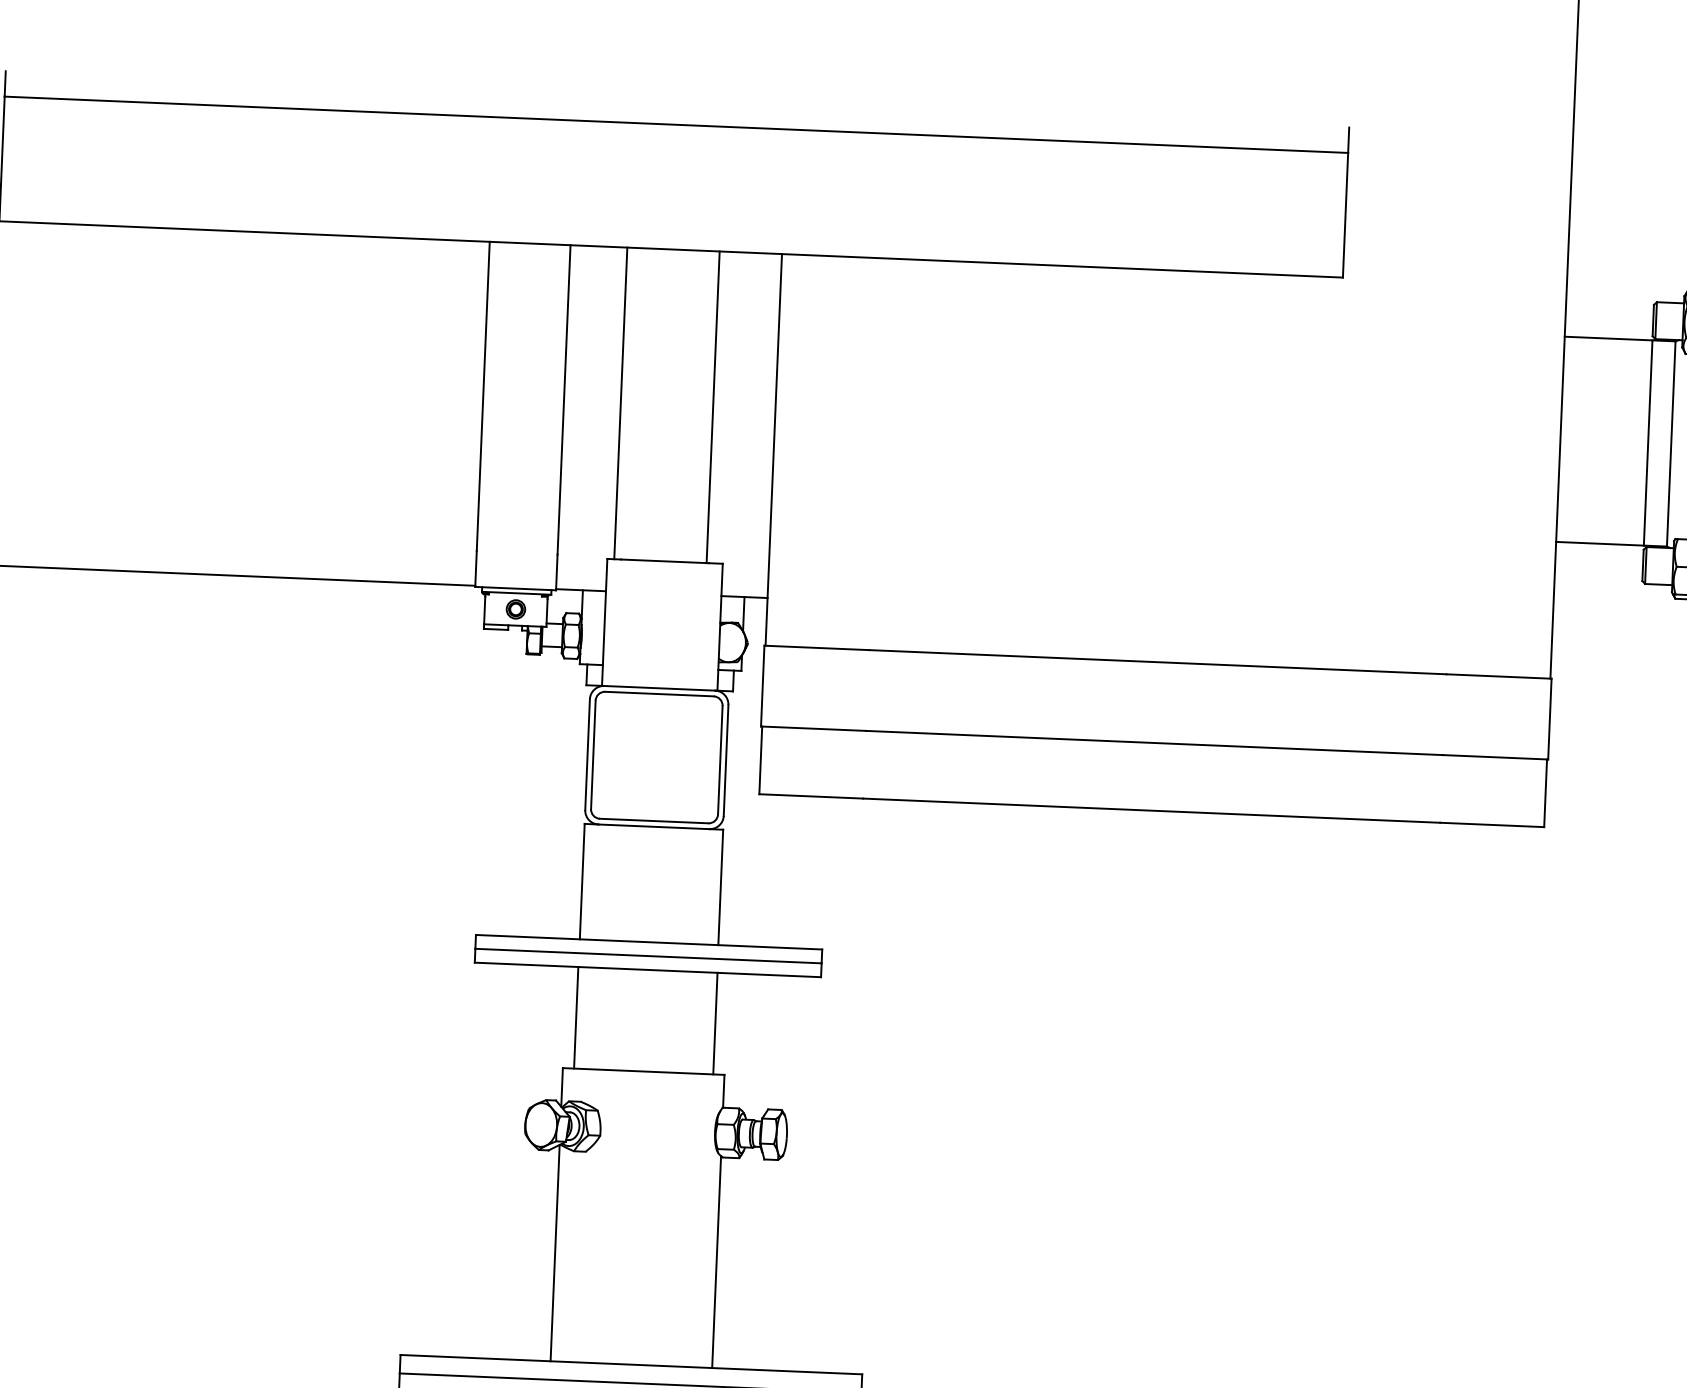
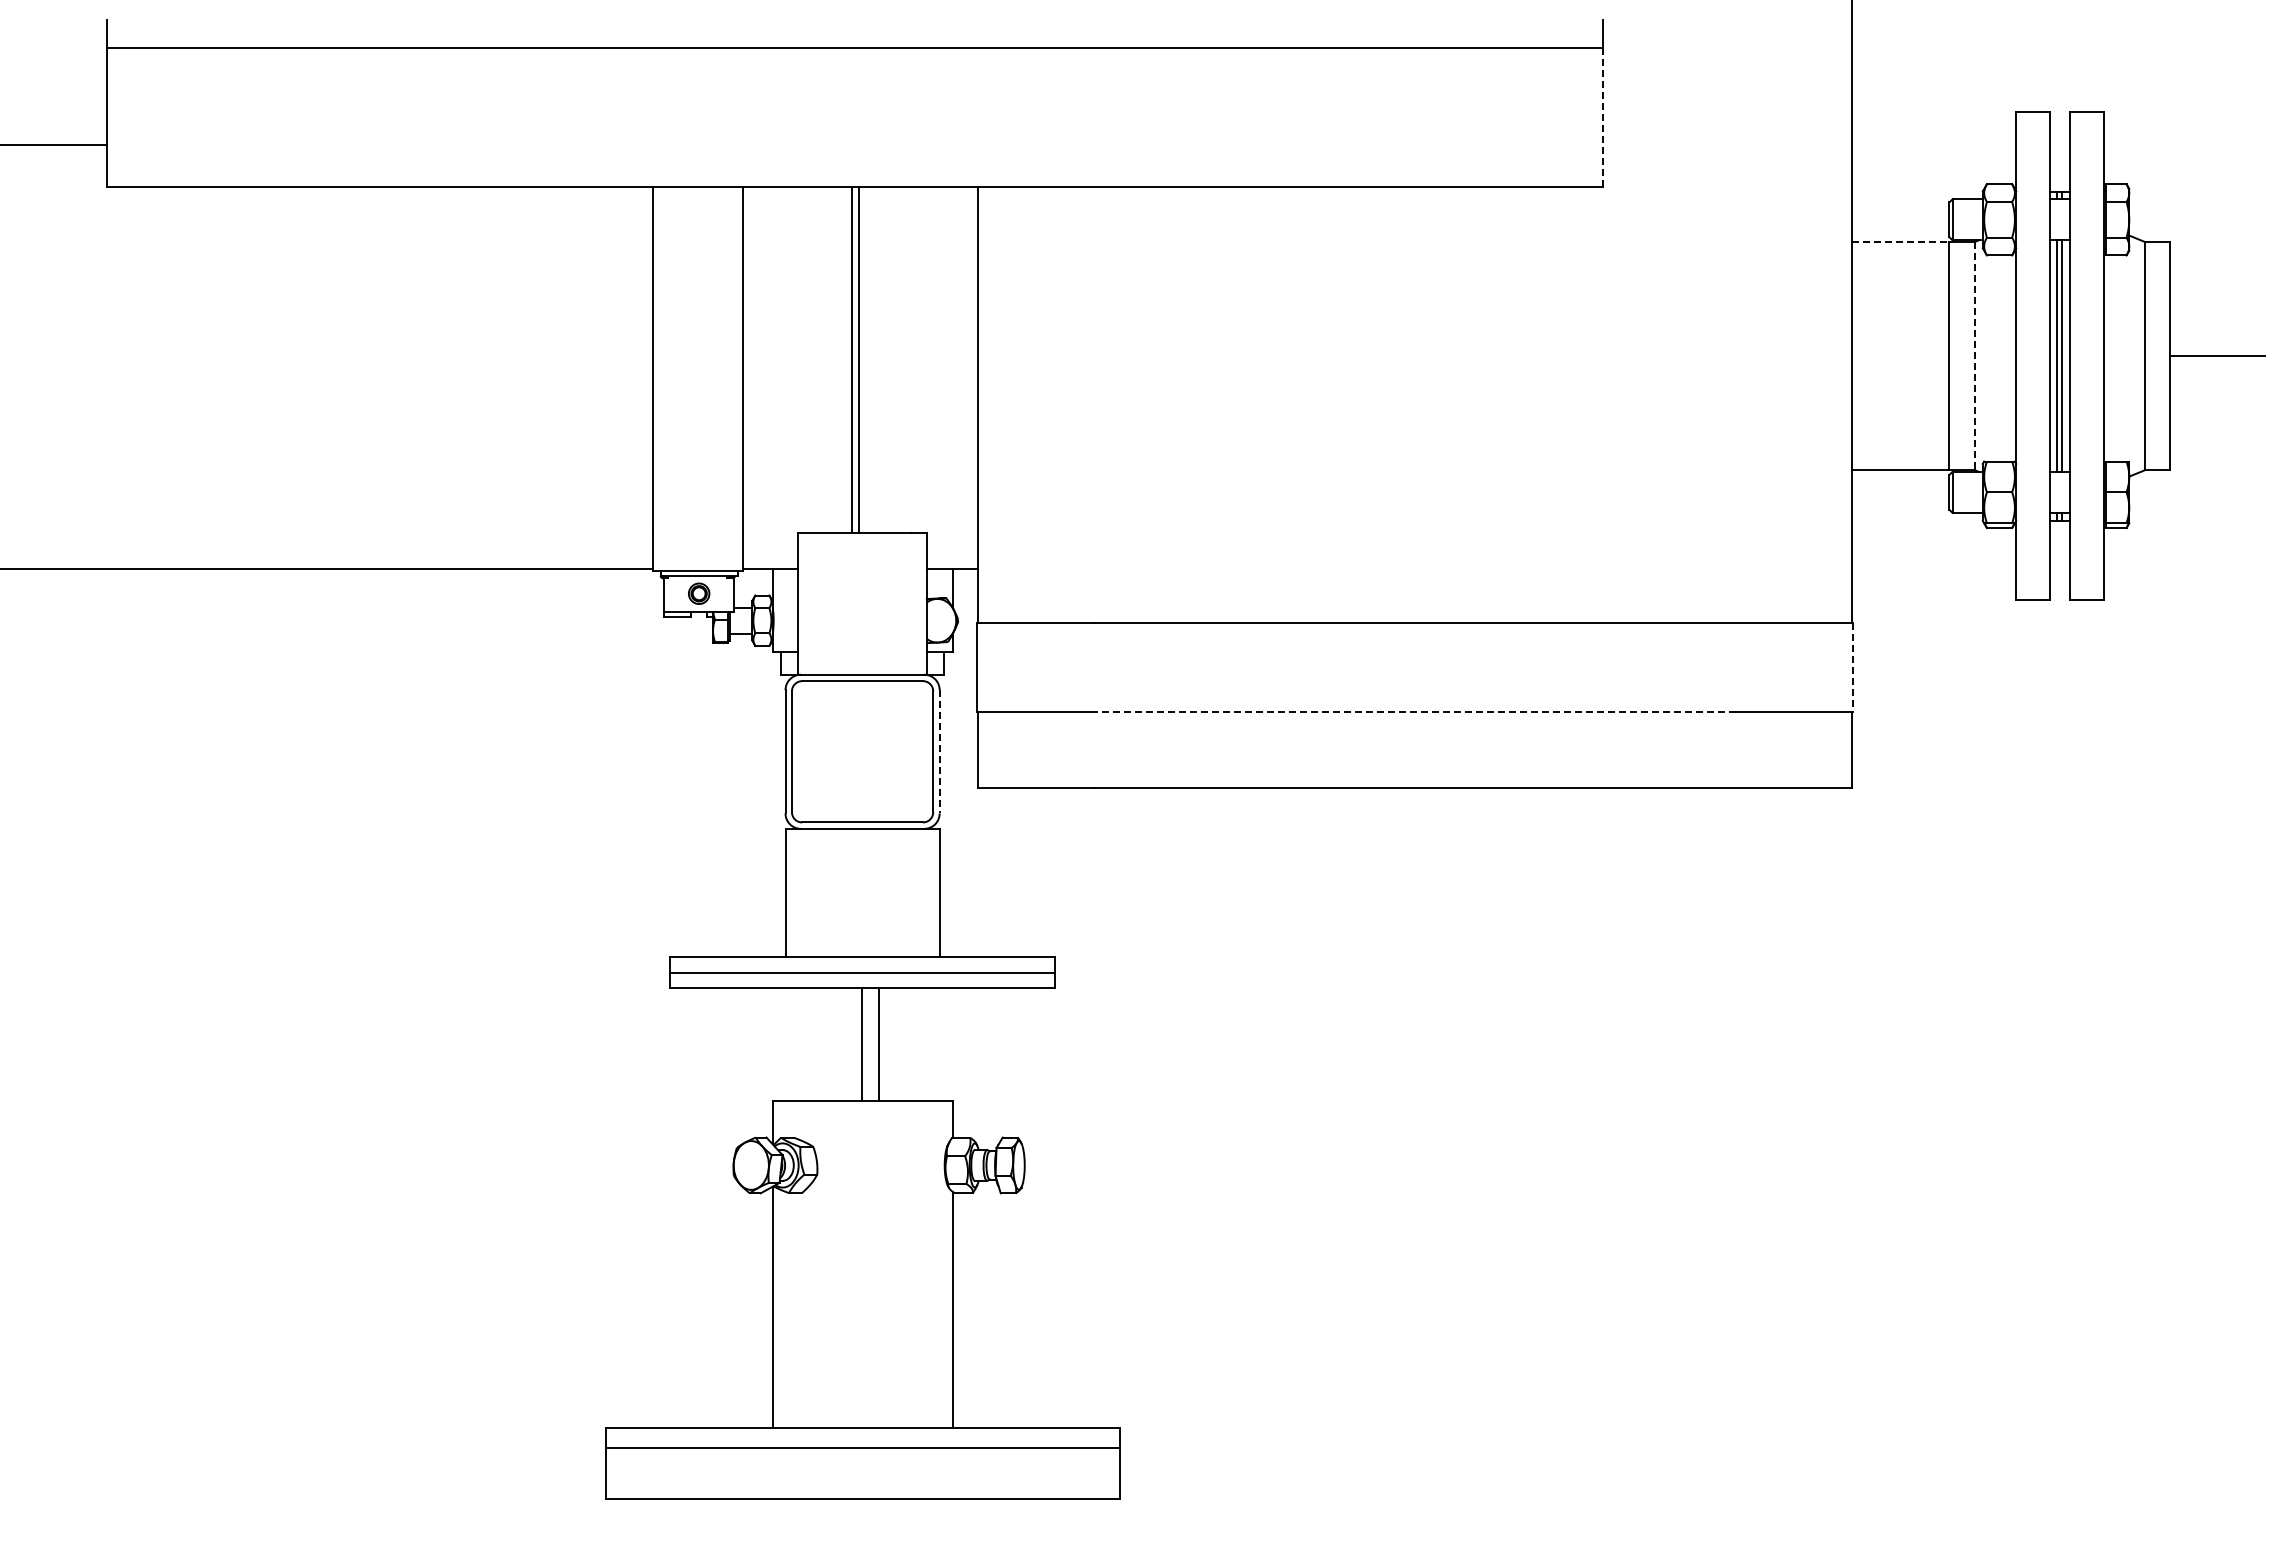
line: (1345, 215) -> (1602, 117), solid -> dashed
line: (1608, 338) -> (1900, 241), solid -> dashed
line: (621, 403) -> (859, 359), moved
line: (712, 406) -> (851, 359), moved
line: (1671, 444) -> (1975, 356), solid -> dashed
line: (1550, 719) -> (1853, 667), solid -> dashed
line: (1154, 743) -> (1414, 712), solid -> dashed
line: (725, 760) -> (939, 751), solid -> dashed
line: (576, 1017) -> (862, 1044), moved
line: (715, 1023) -> (879, 1044), moved

